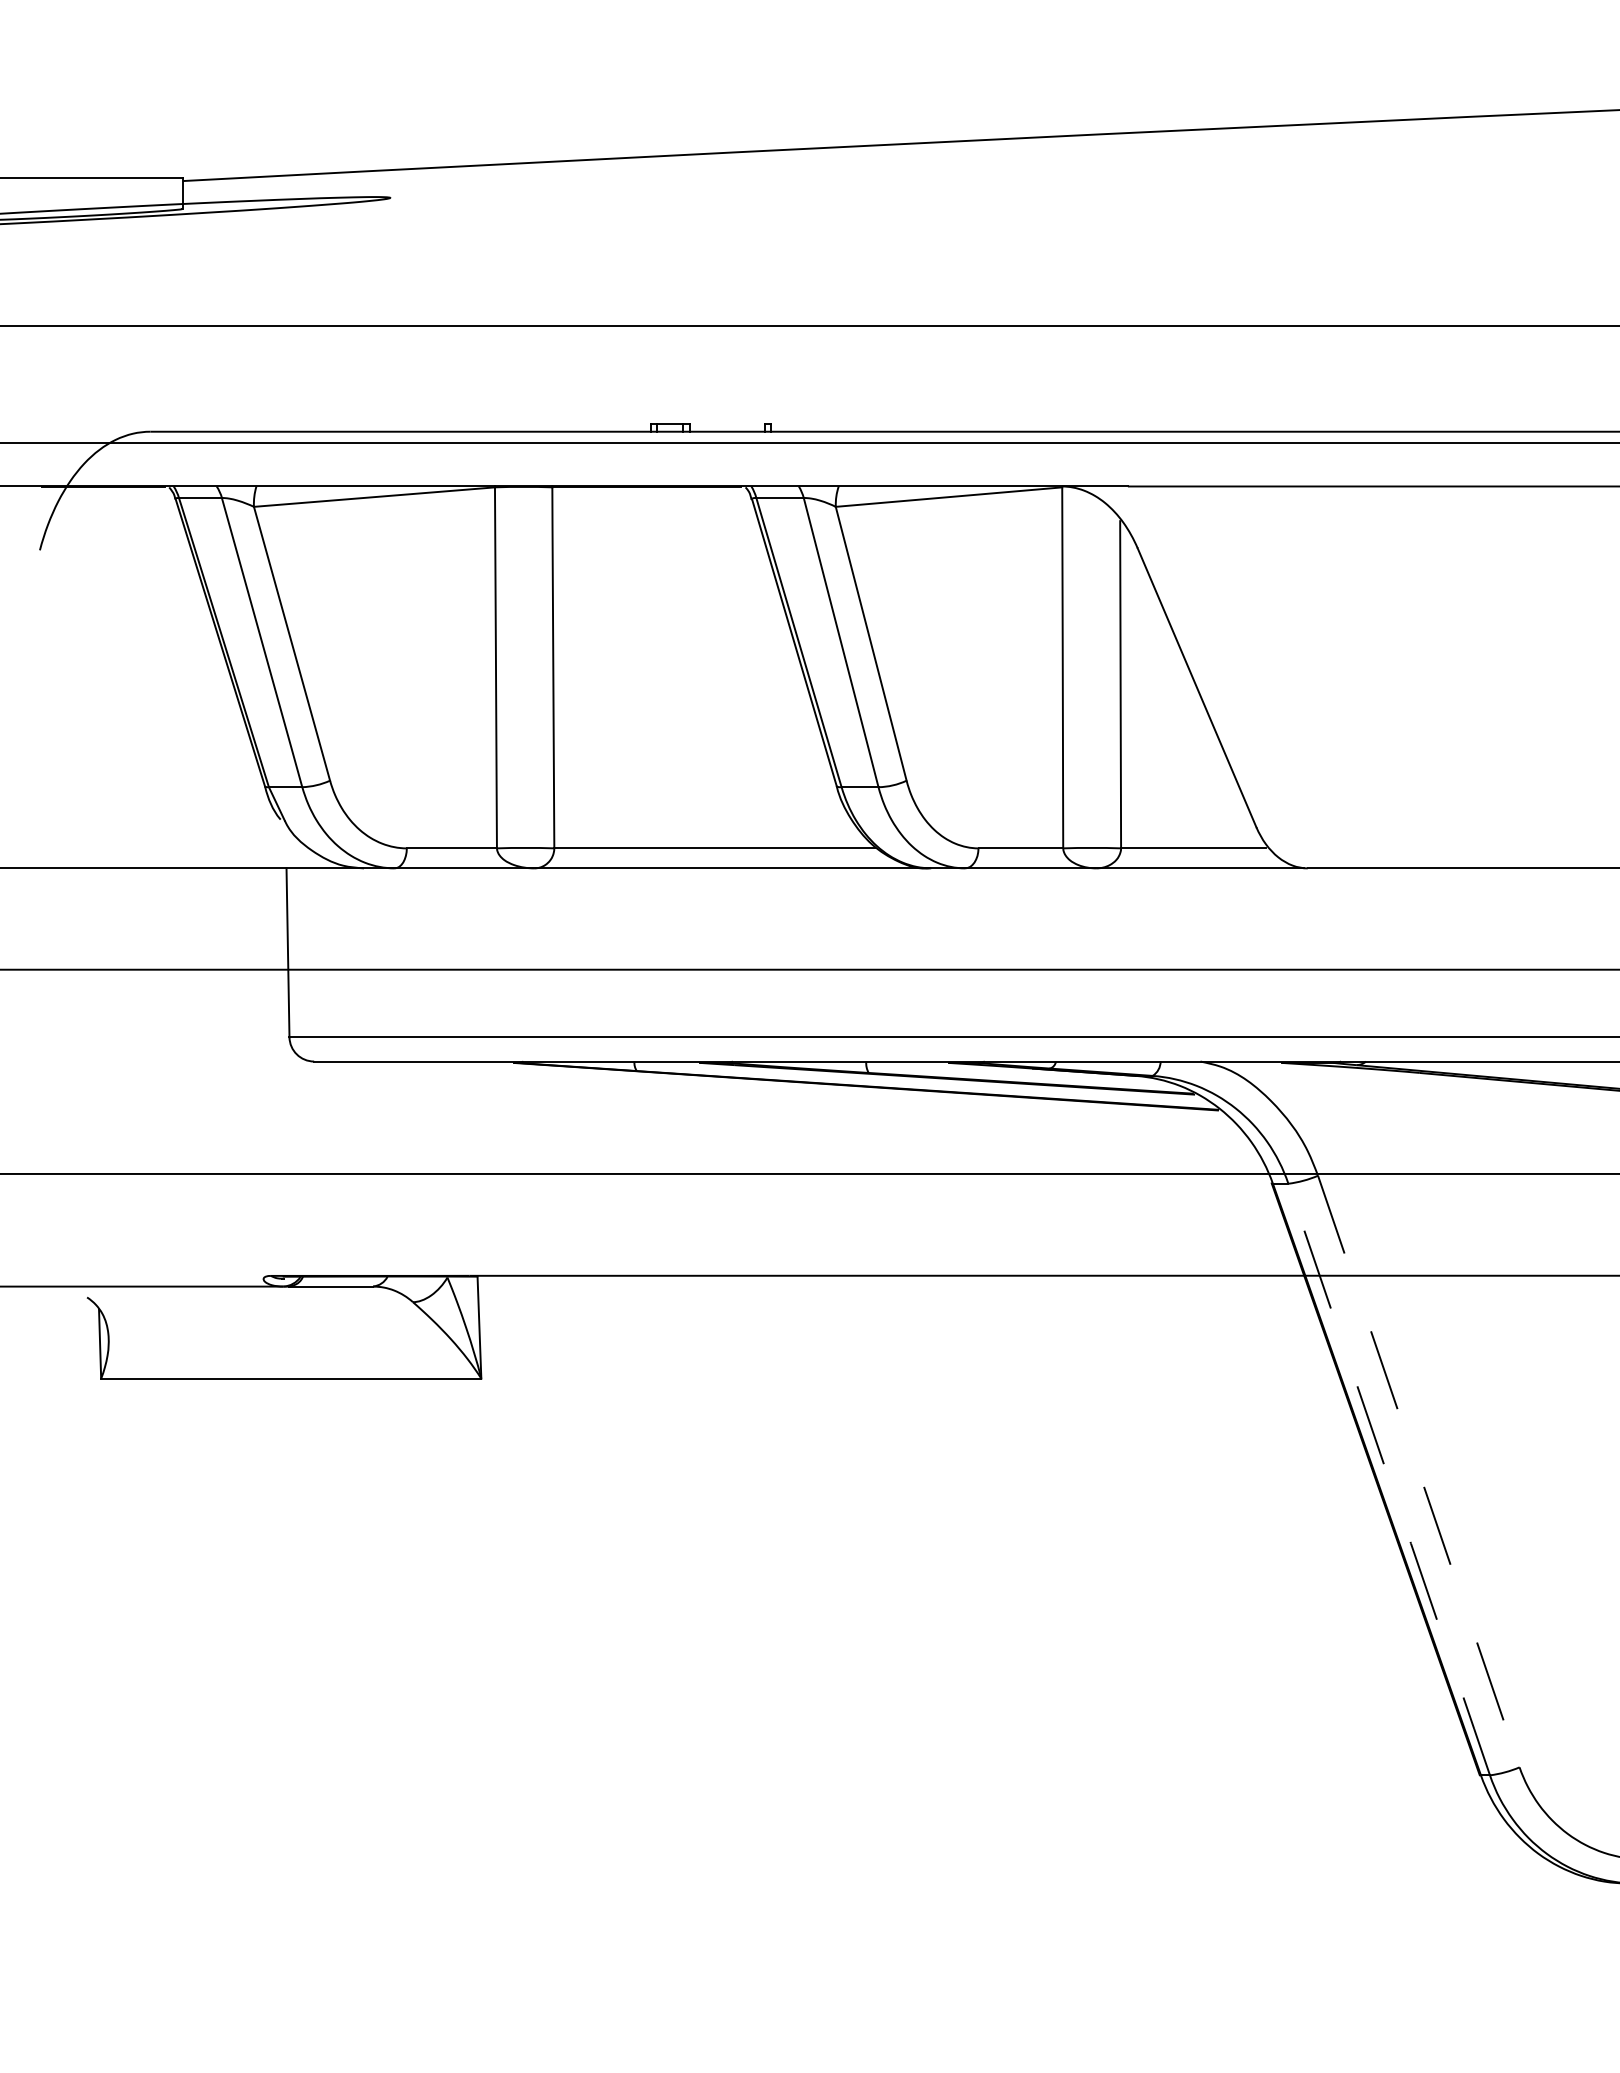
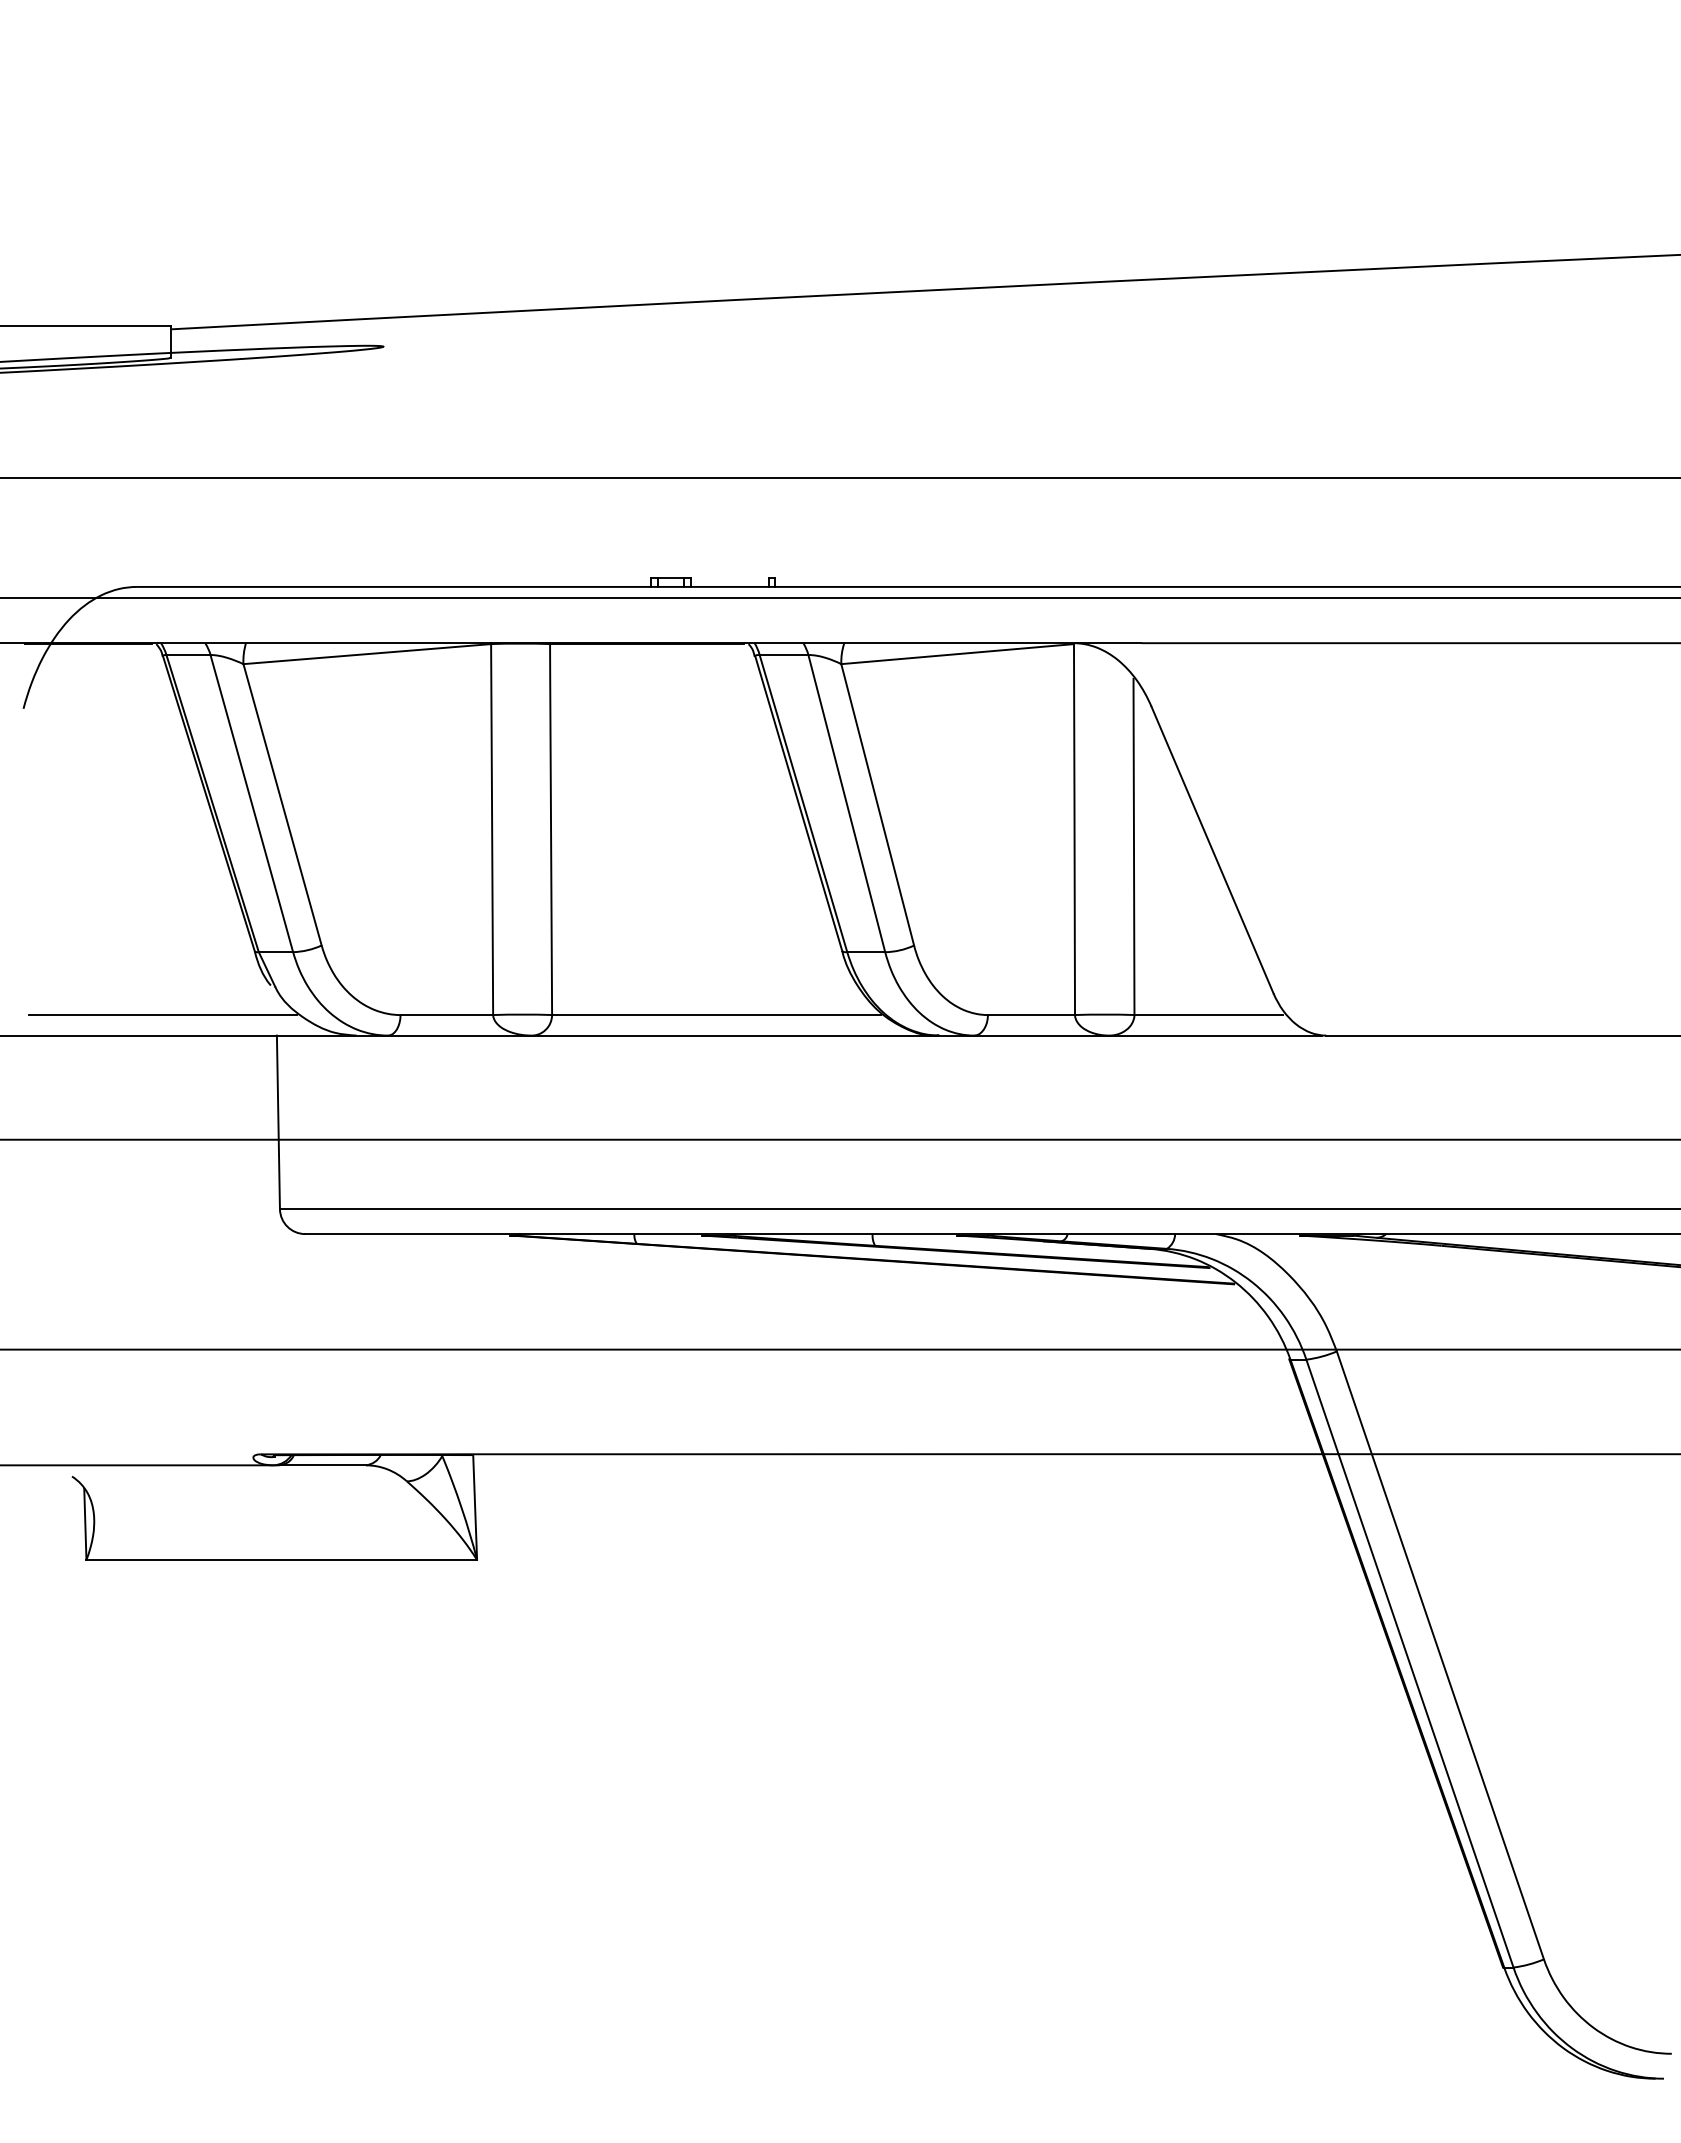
line: (175, 848) -> (162, 1015), added
line: (1418, 1471) -> (1440, 1655), dashed -> solid
line: (1389, 1481) -> (1410, 1665), dashed -> solid

